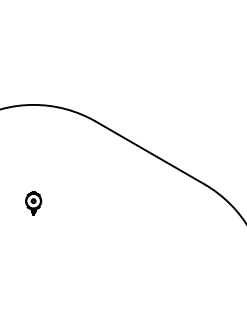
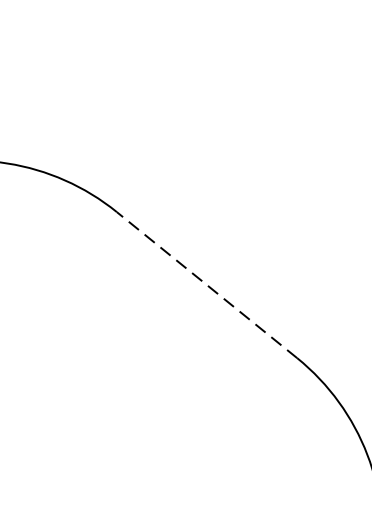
line: (150, 152) -> (207, 284), solid -> dashed

